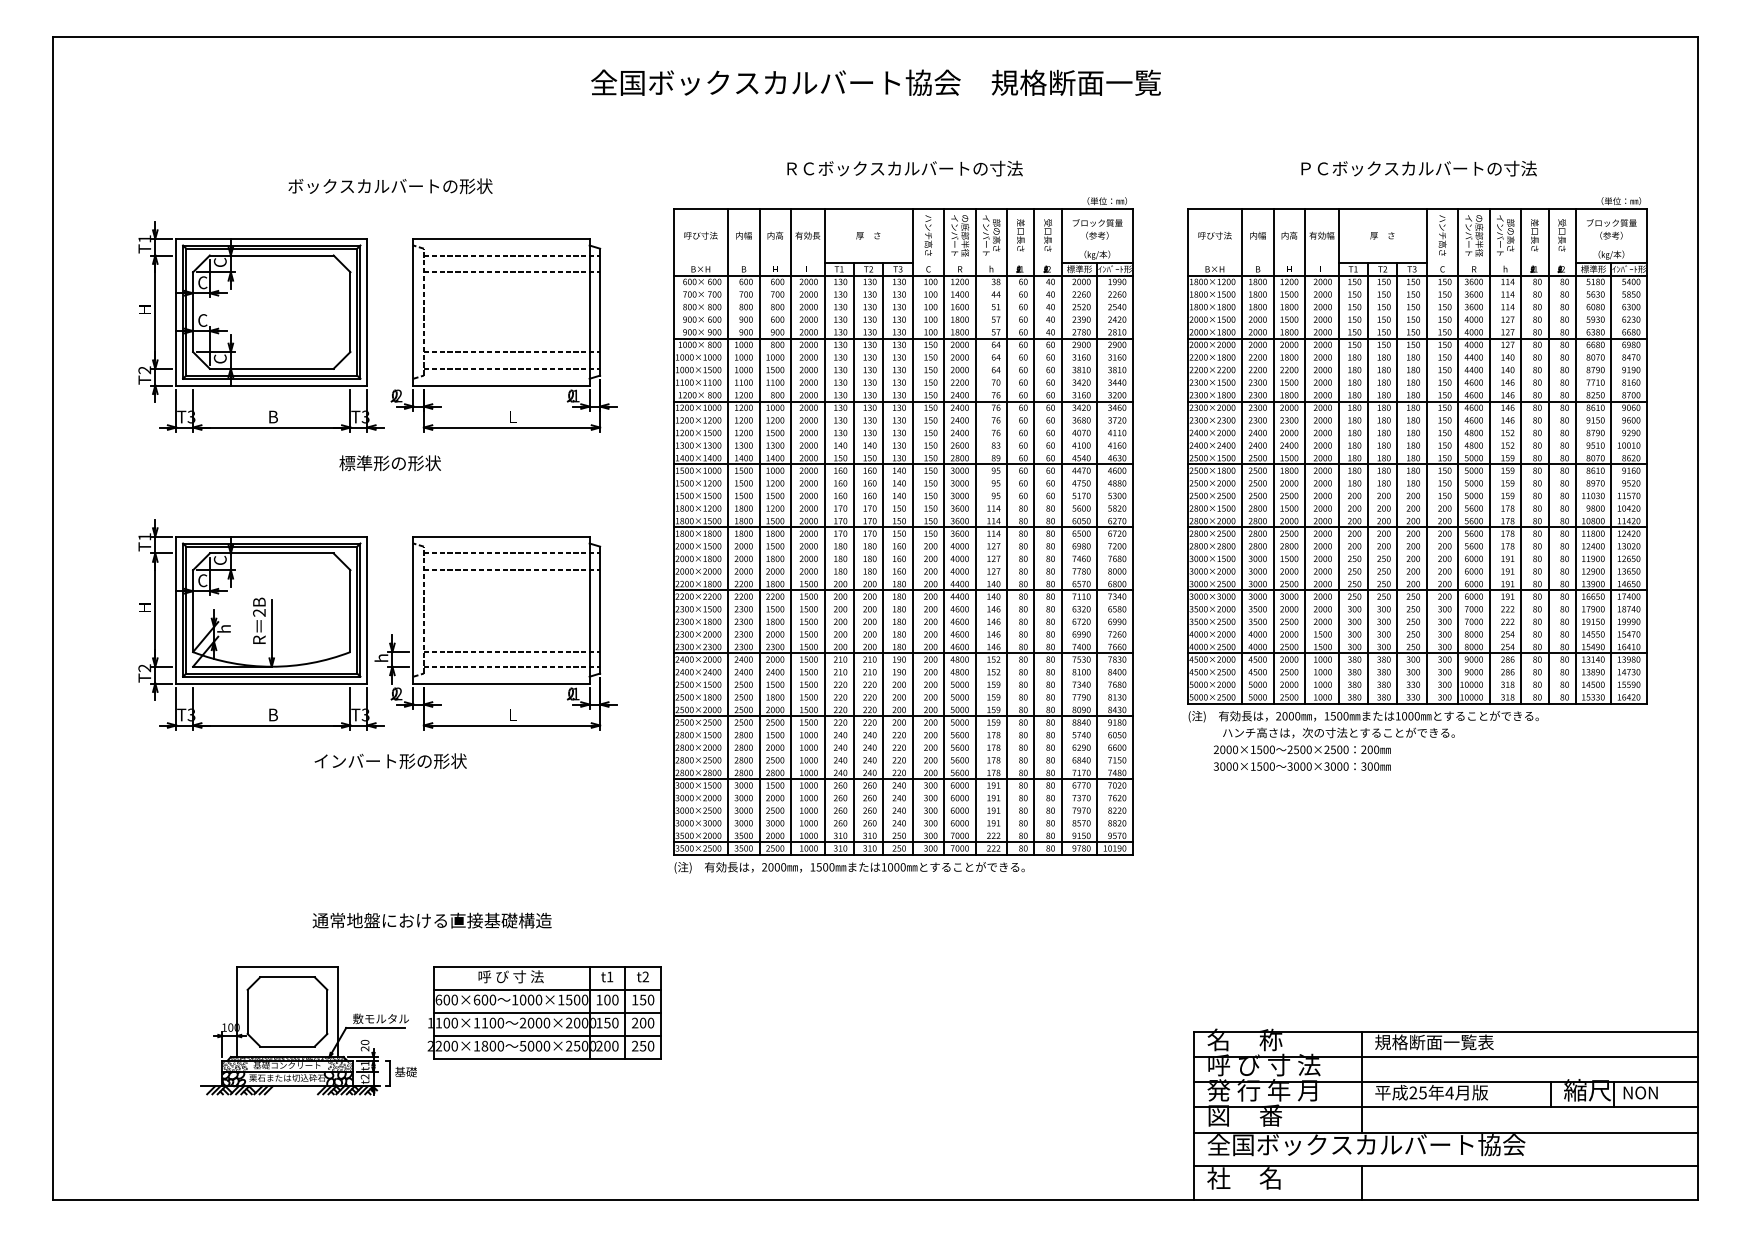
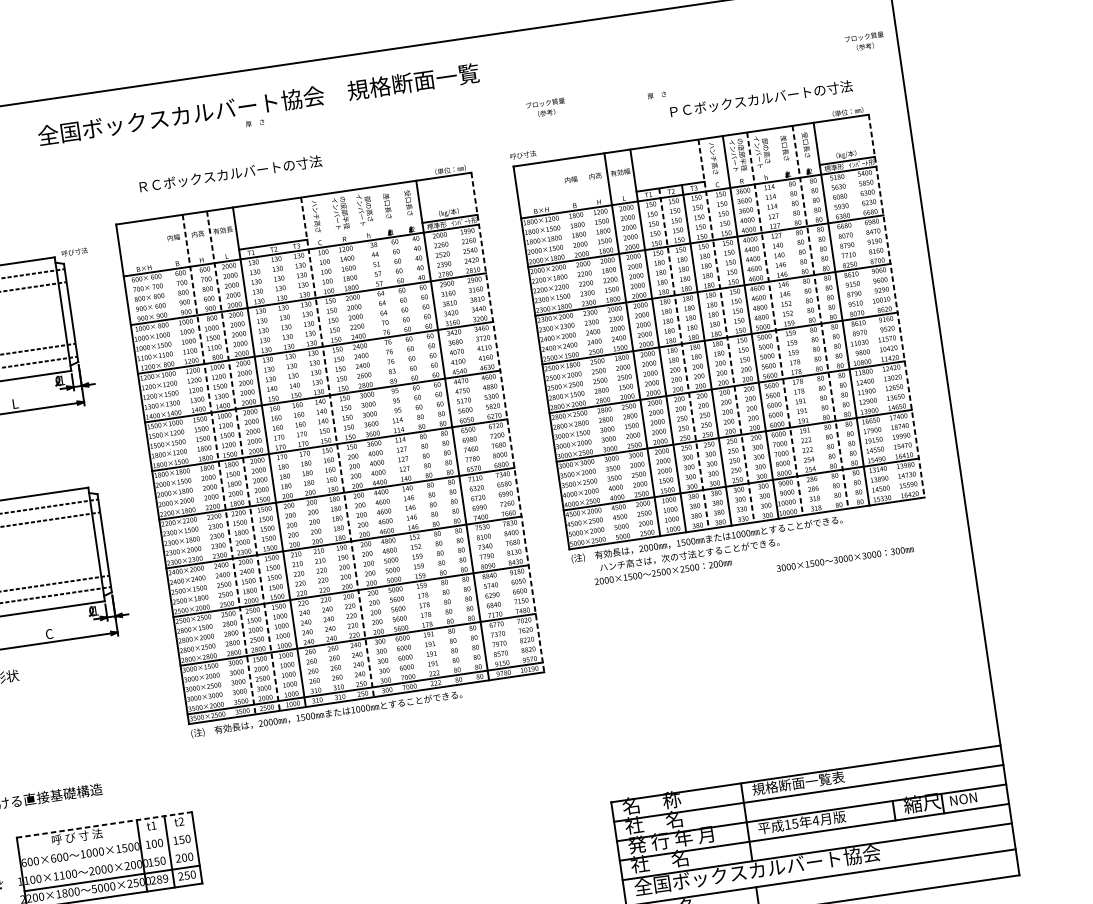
text: (904, 168) -> (230, 173), moved
text: (1418, 168) -> (760, 98), moved
text: (1097, 229) -> (546, 108), moved
text: (1611, 229) -> (864, 41), moved
text: (700, 235) -> (74, 251), moved
text: (868, 235) -> (255, 122), moved
text: (1214, 235) -> (522, 154), moved
text: (1382, 235) -> (656, 95), moved
line: (1242, 455) -> (583, 351), removed
line: (1273, 455) -> (607, 347), removed
line: (1521, 455) -> (799, 319), removed
line: (1426, 456) -> (726, 331), solid -> dashed
line: (1489, 456) -> (774, 324), solid -> dashed
line: (1548, 456) -> (820, 317), solid -> dashed
line: (1647, 456) -> (897, 306), solid -> dashed
line: (1368, 483) -> (684, 358), solid -> dashed
line: (1611, 483) -> (872, 331), removed
line: (728, 531) -> (195, 468), removed
line: (944, 531) -> (362, 443), removed
line: (975, 531) -> (386, 440), removed
line: (1007, 531) -> (410, 436), removed
line: (1034, 531) -> (431, 433), removed
line: (759, 532) -> (219, 465), solid -> dashed
line: (791, 532) -> (243, 461), solid -> dashed
line: (912, 532) -> (337, 448), solid -> dashed
line: (1133, 532) -> (508, 423), solid -> dashed
line: (854, 558) -> (295, 474), removed
line: (883, 558) -> (317, 471), removed
line: (1097, 558) -> (483, 447), removed
text: (512, 714) -> (48, 633), L -> C
text: (1301, 766) -> (844, 558), moved
line: (548, 966) -> (104, 824), solid -> dashed
line: (547, 989) -> (106, 842), removed
line: (547, 1012) -> (109, 860), removed
text: (611, 1046) -> (162, 879), 200 -> 289
text: (1263, 1064) -> (668, 819), 呼 び 寸 法 -> 社     名
text: (1413, 1092) -> (787, 824), 25 -> 15
text: (1244, 1115) -> (659, 861), 図     番 -> 社     名

